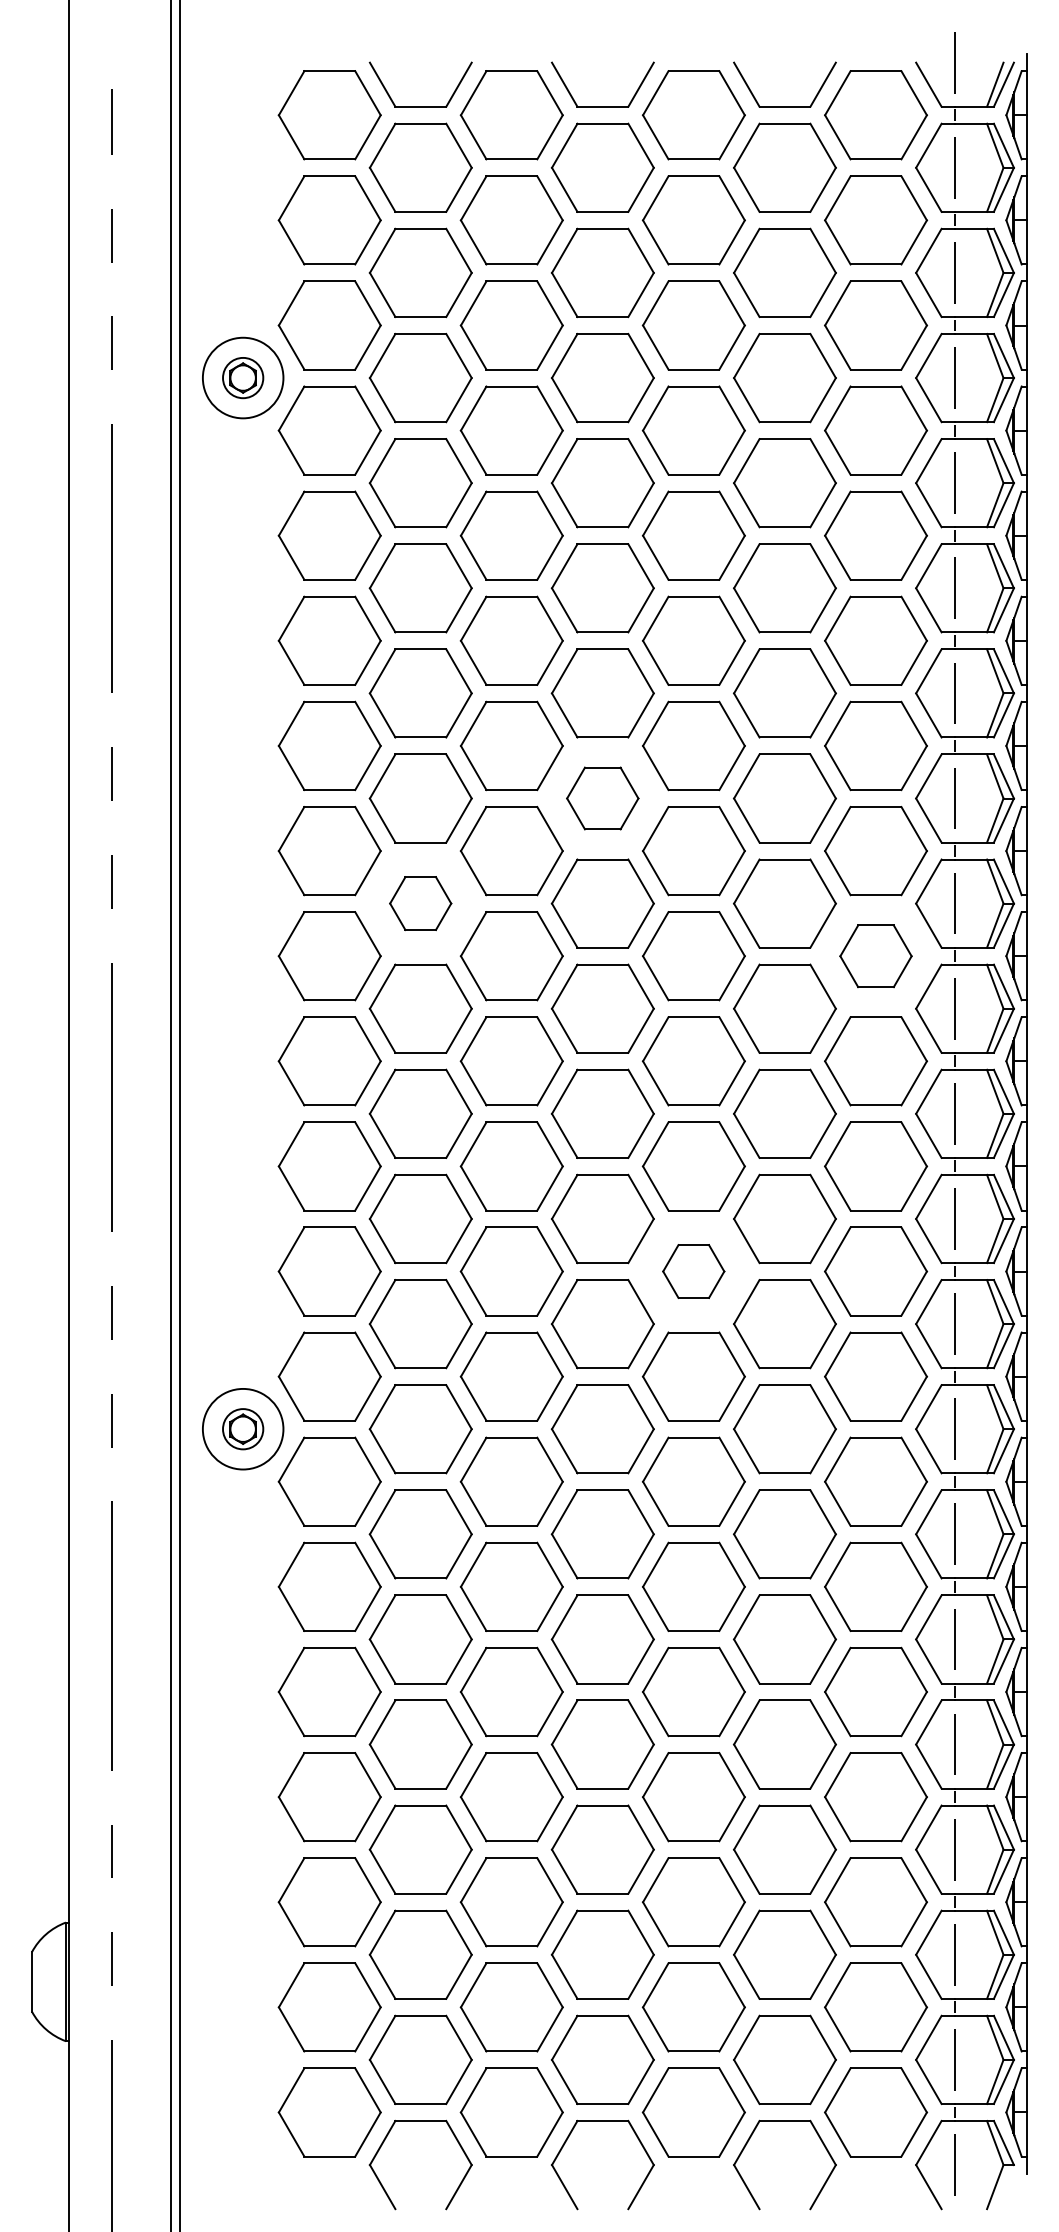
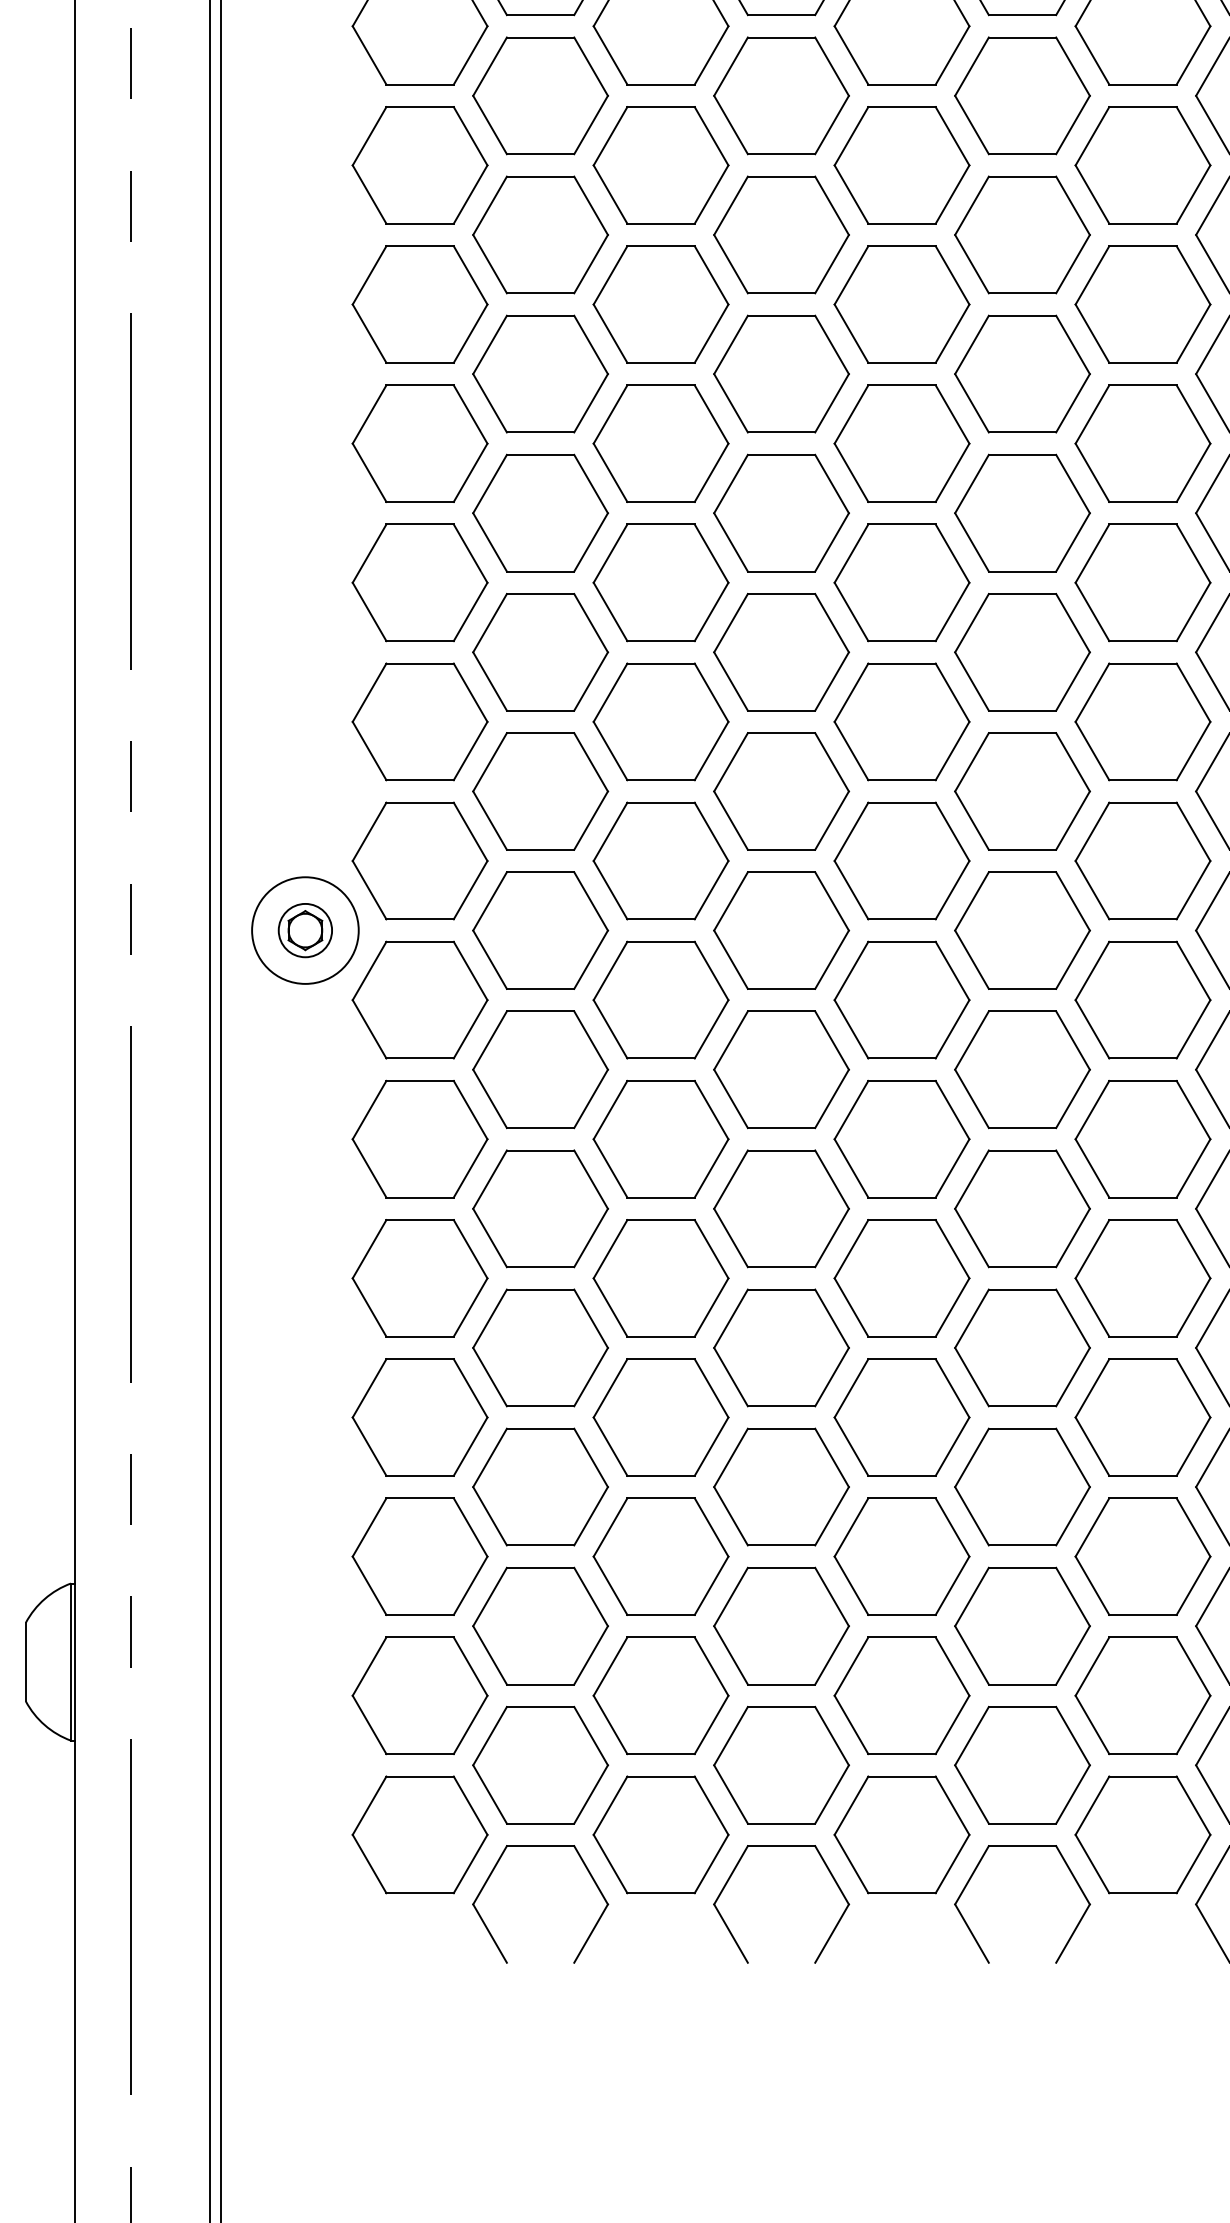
part: (602, 798) -> (781, 95), size x1.43
part: (420, 903) -> (540, 234), size x1.67
part: (875, 956) -> (1142, 304), size x1.43
part: (693, 1271) -> (901, 721), size x1.67

